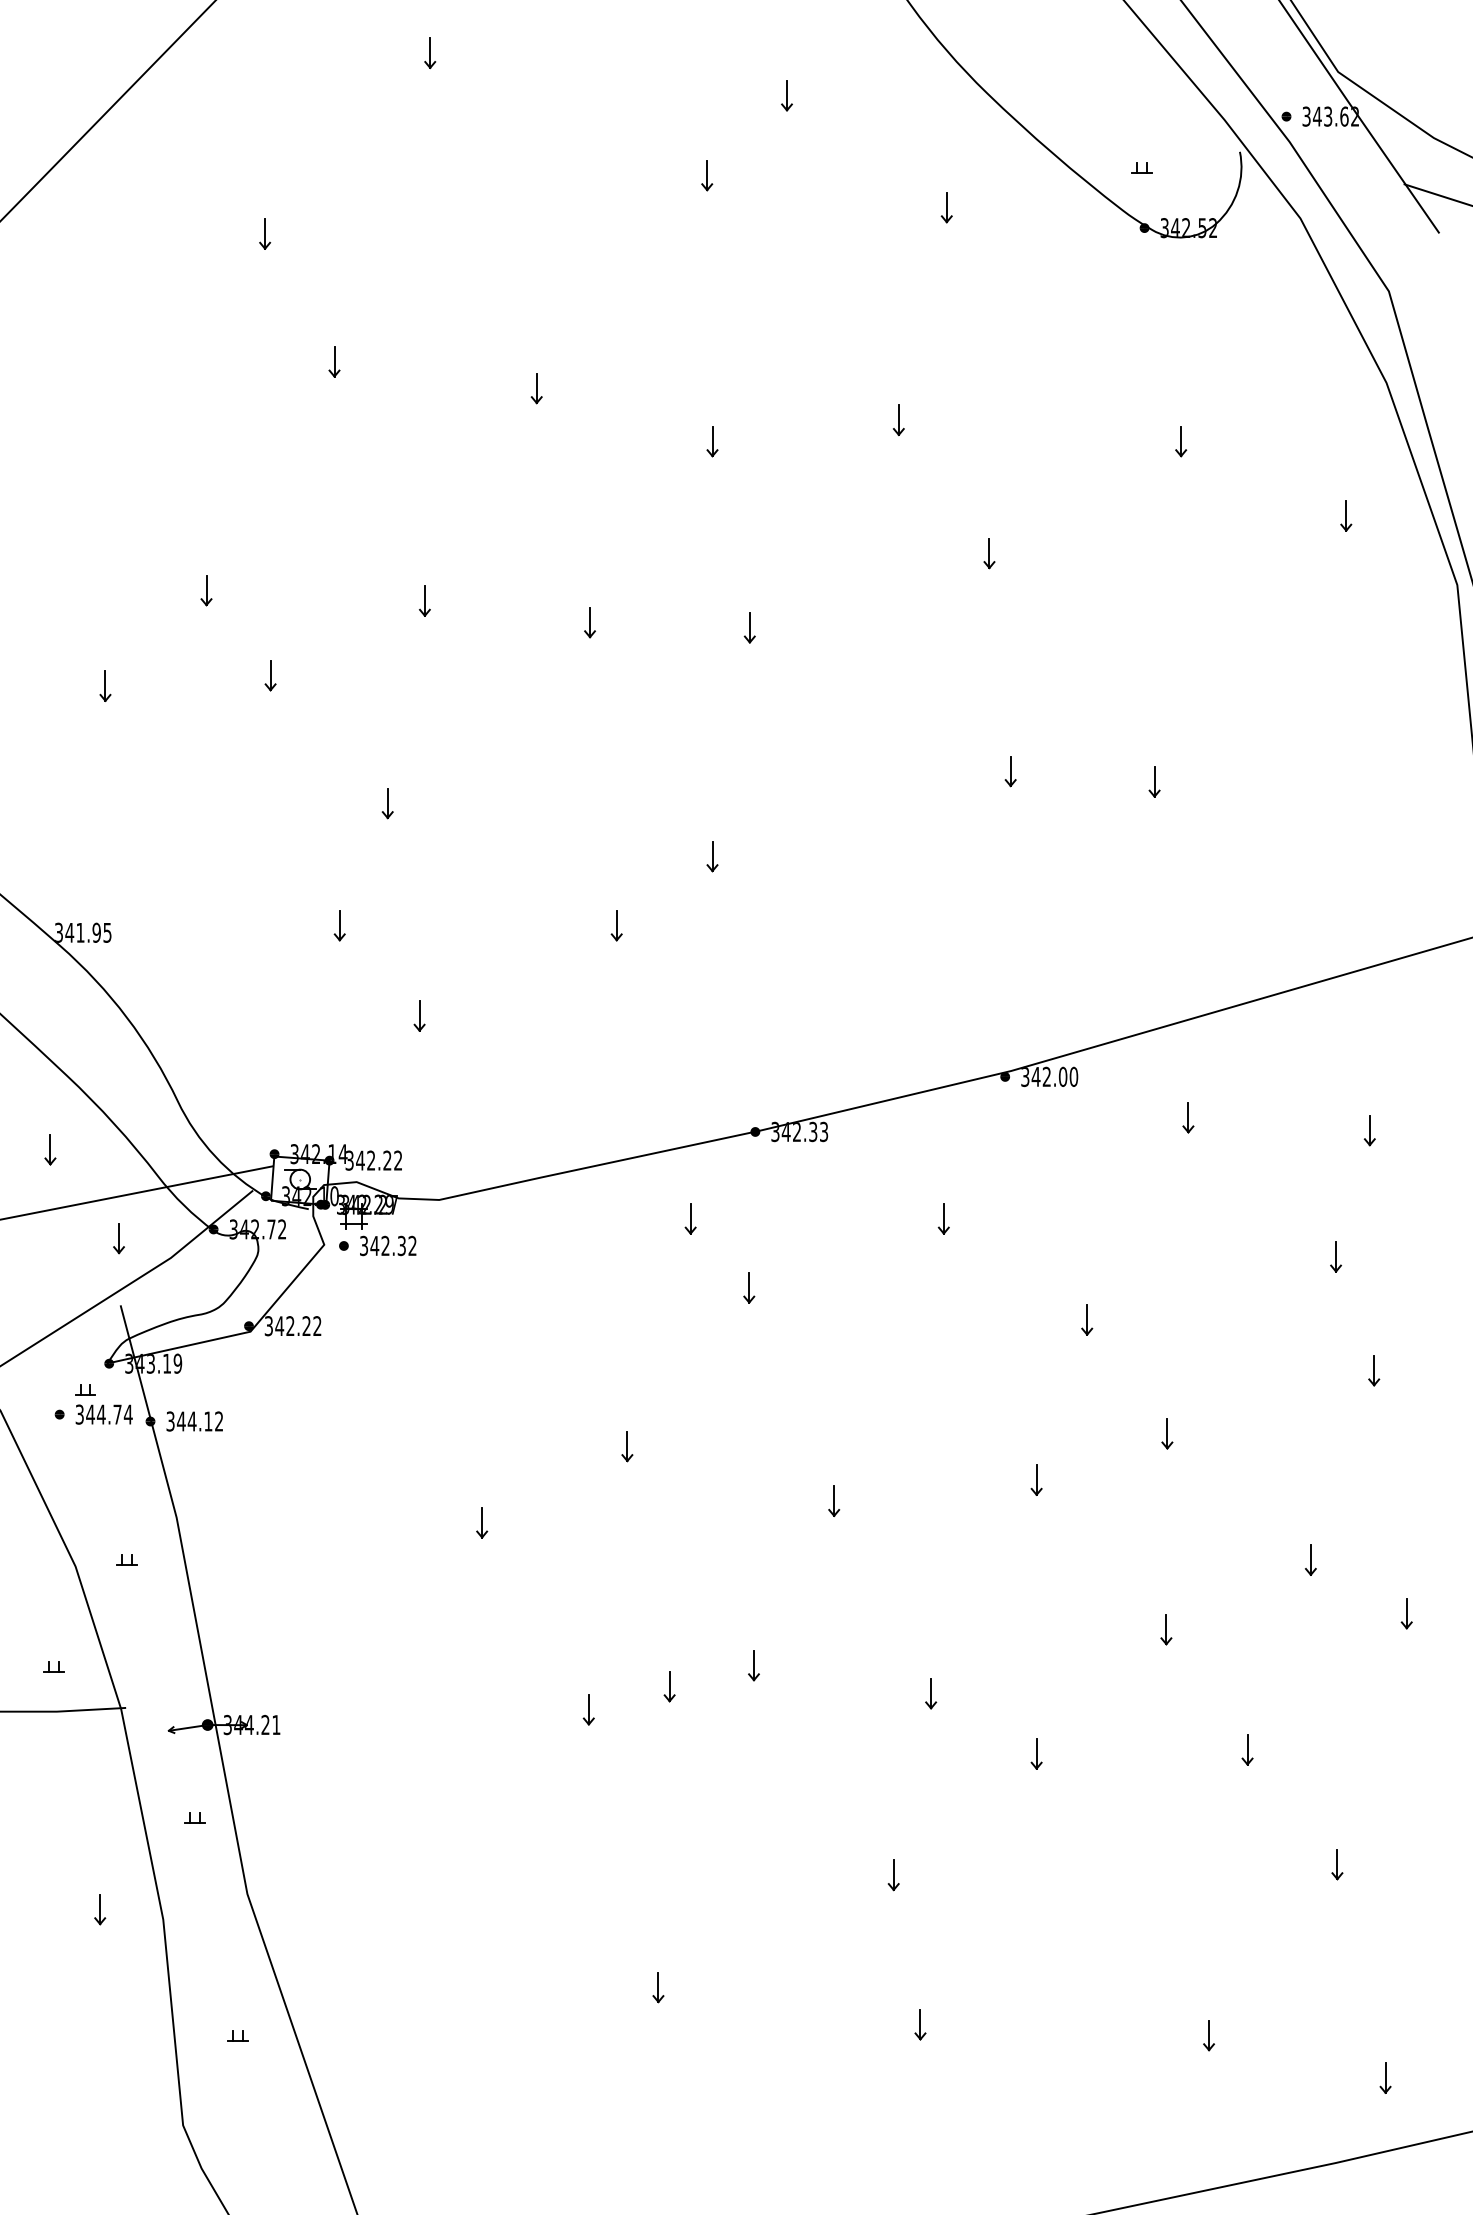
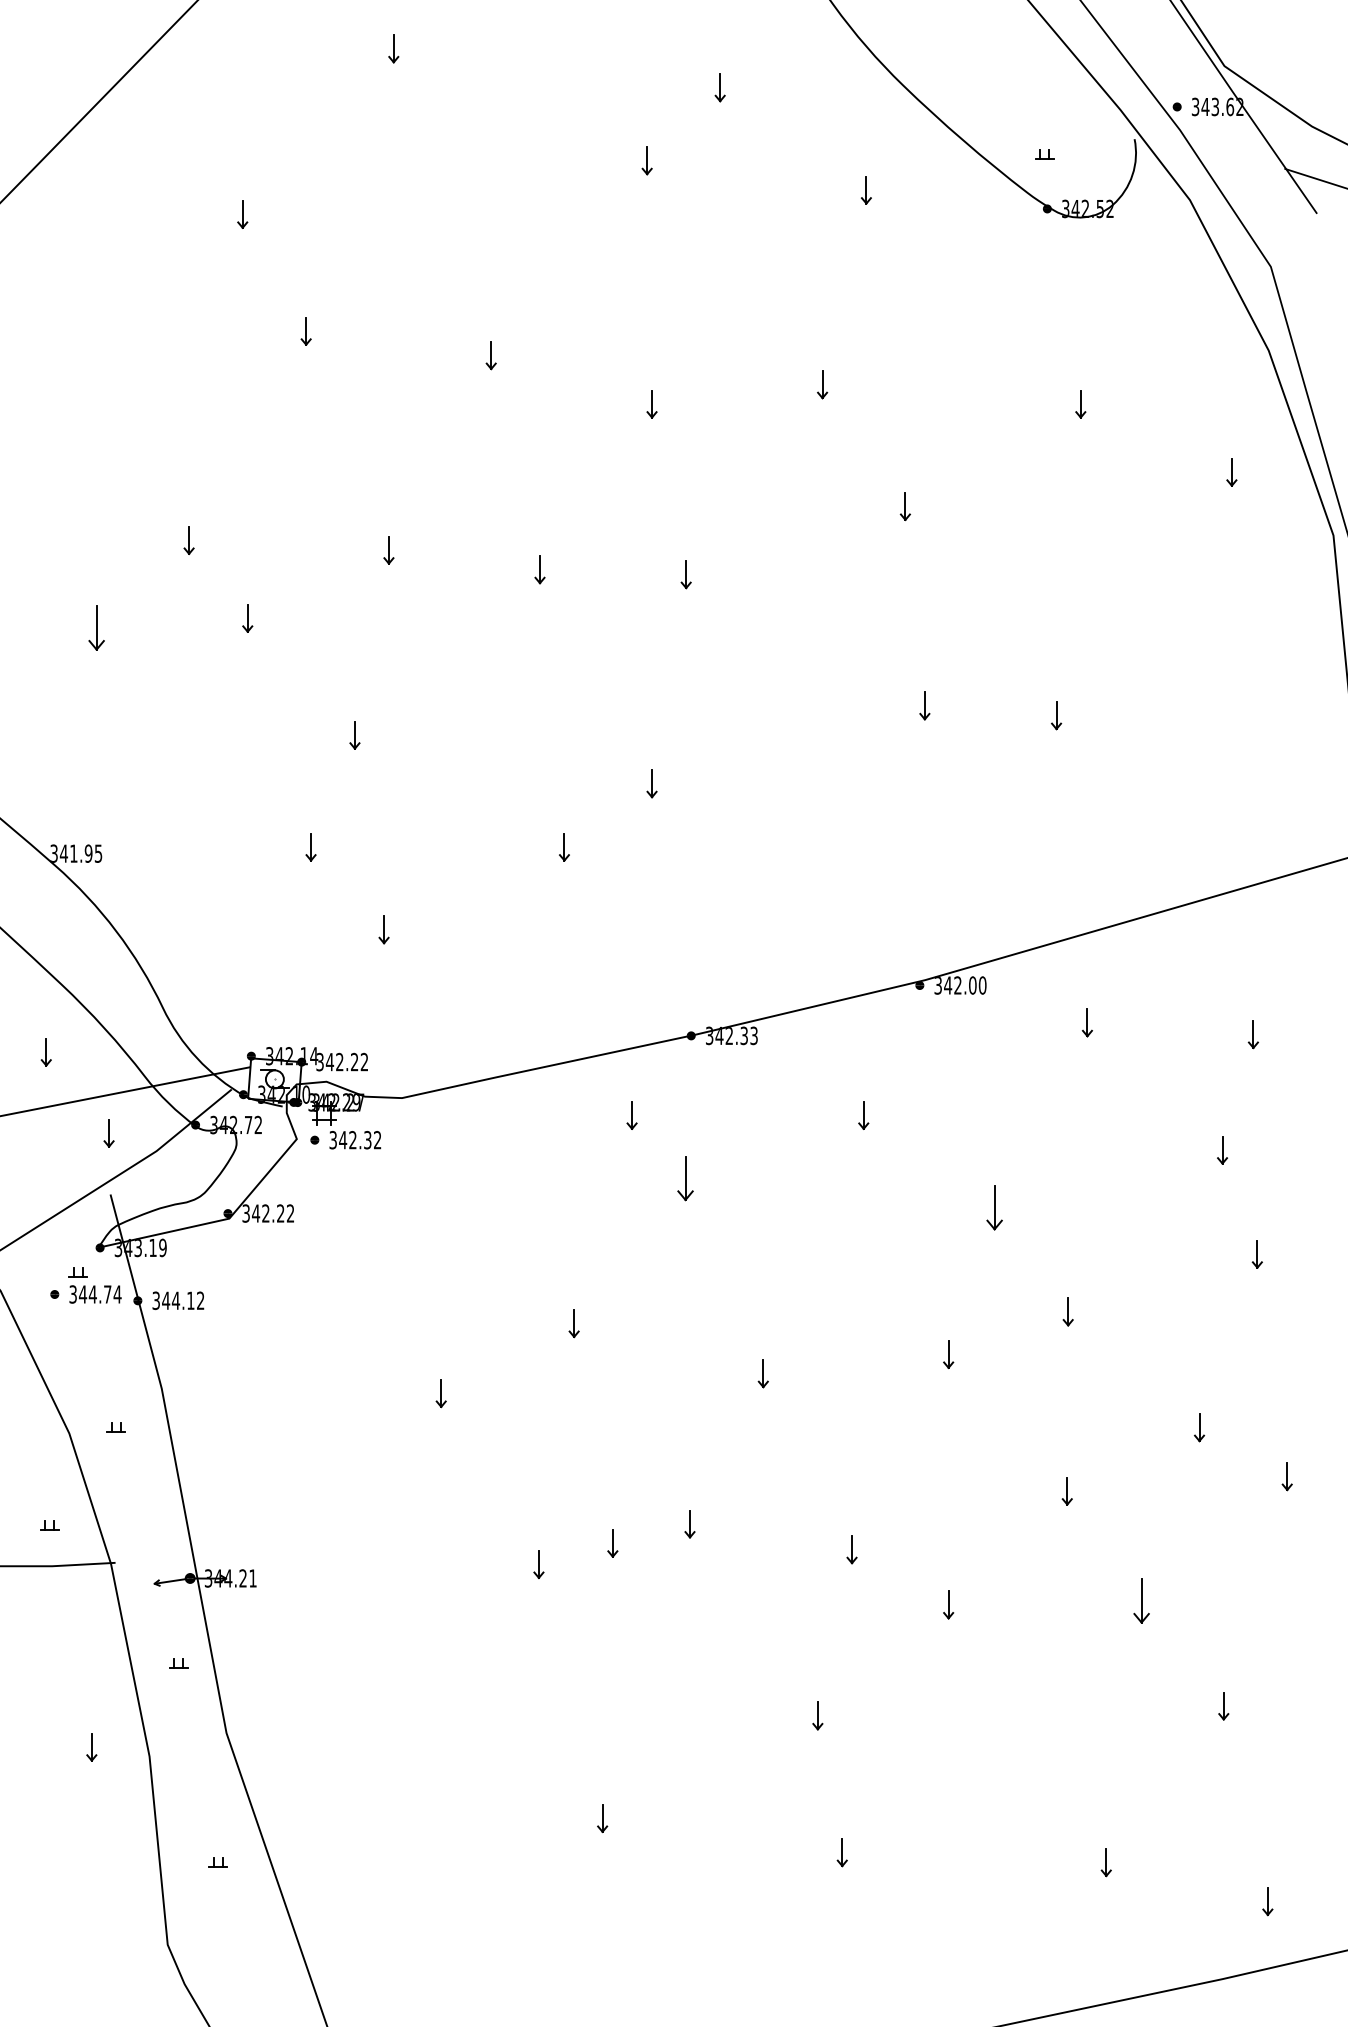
part: (105, 685) -> (96, 627), size x1.6
part: (749, 1287) -> (685, 1178), size x1.6
part: (1087, 1319) -> (995, 1207), size x1.6
part: (1247, 1749) -> (1141, 1600), size x1.6

